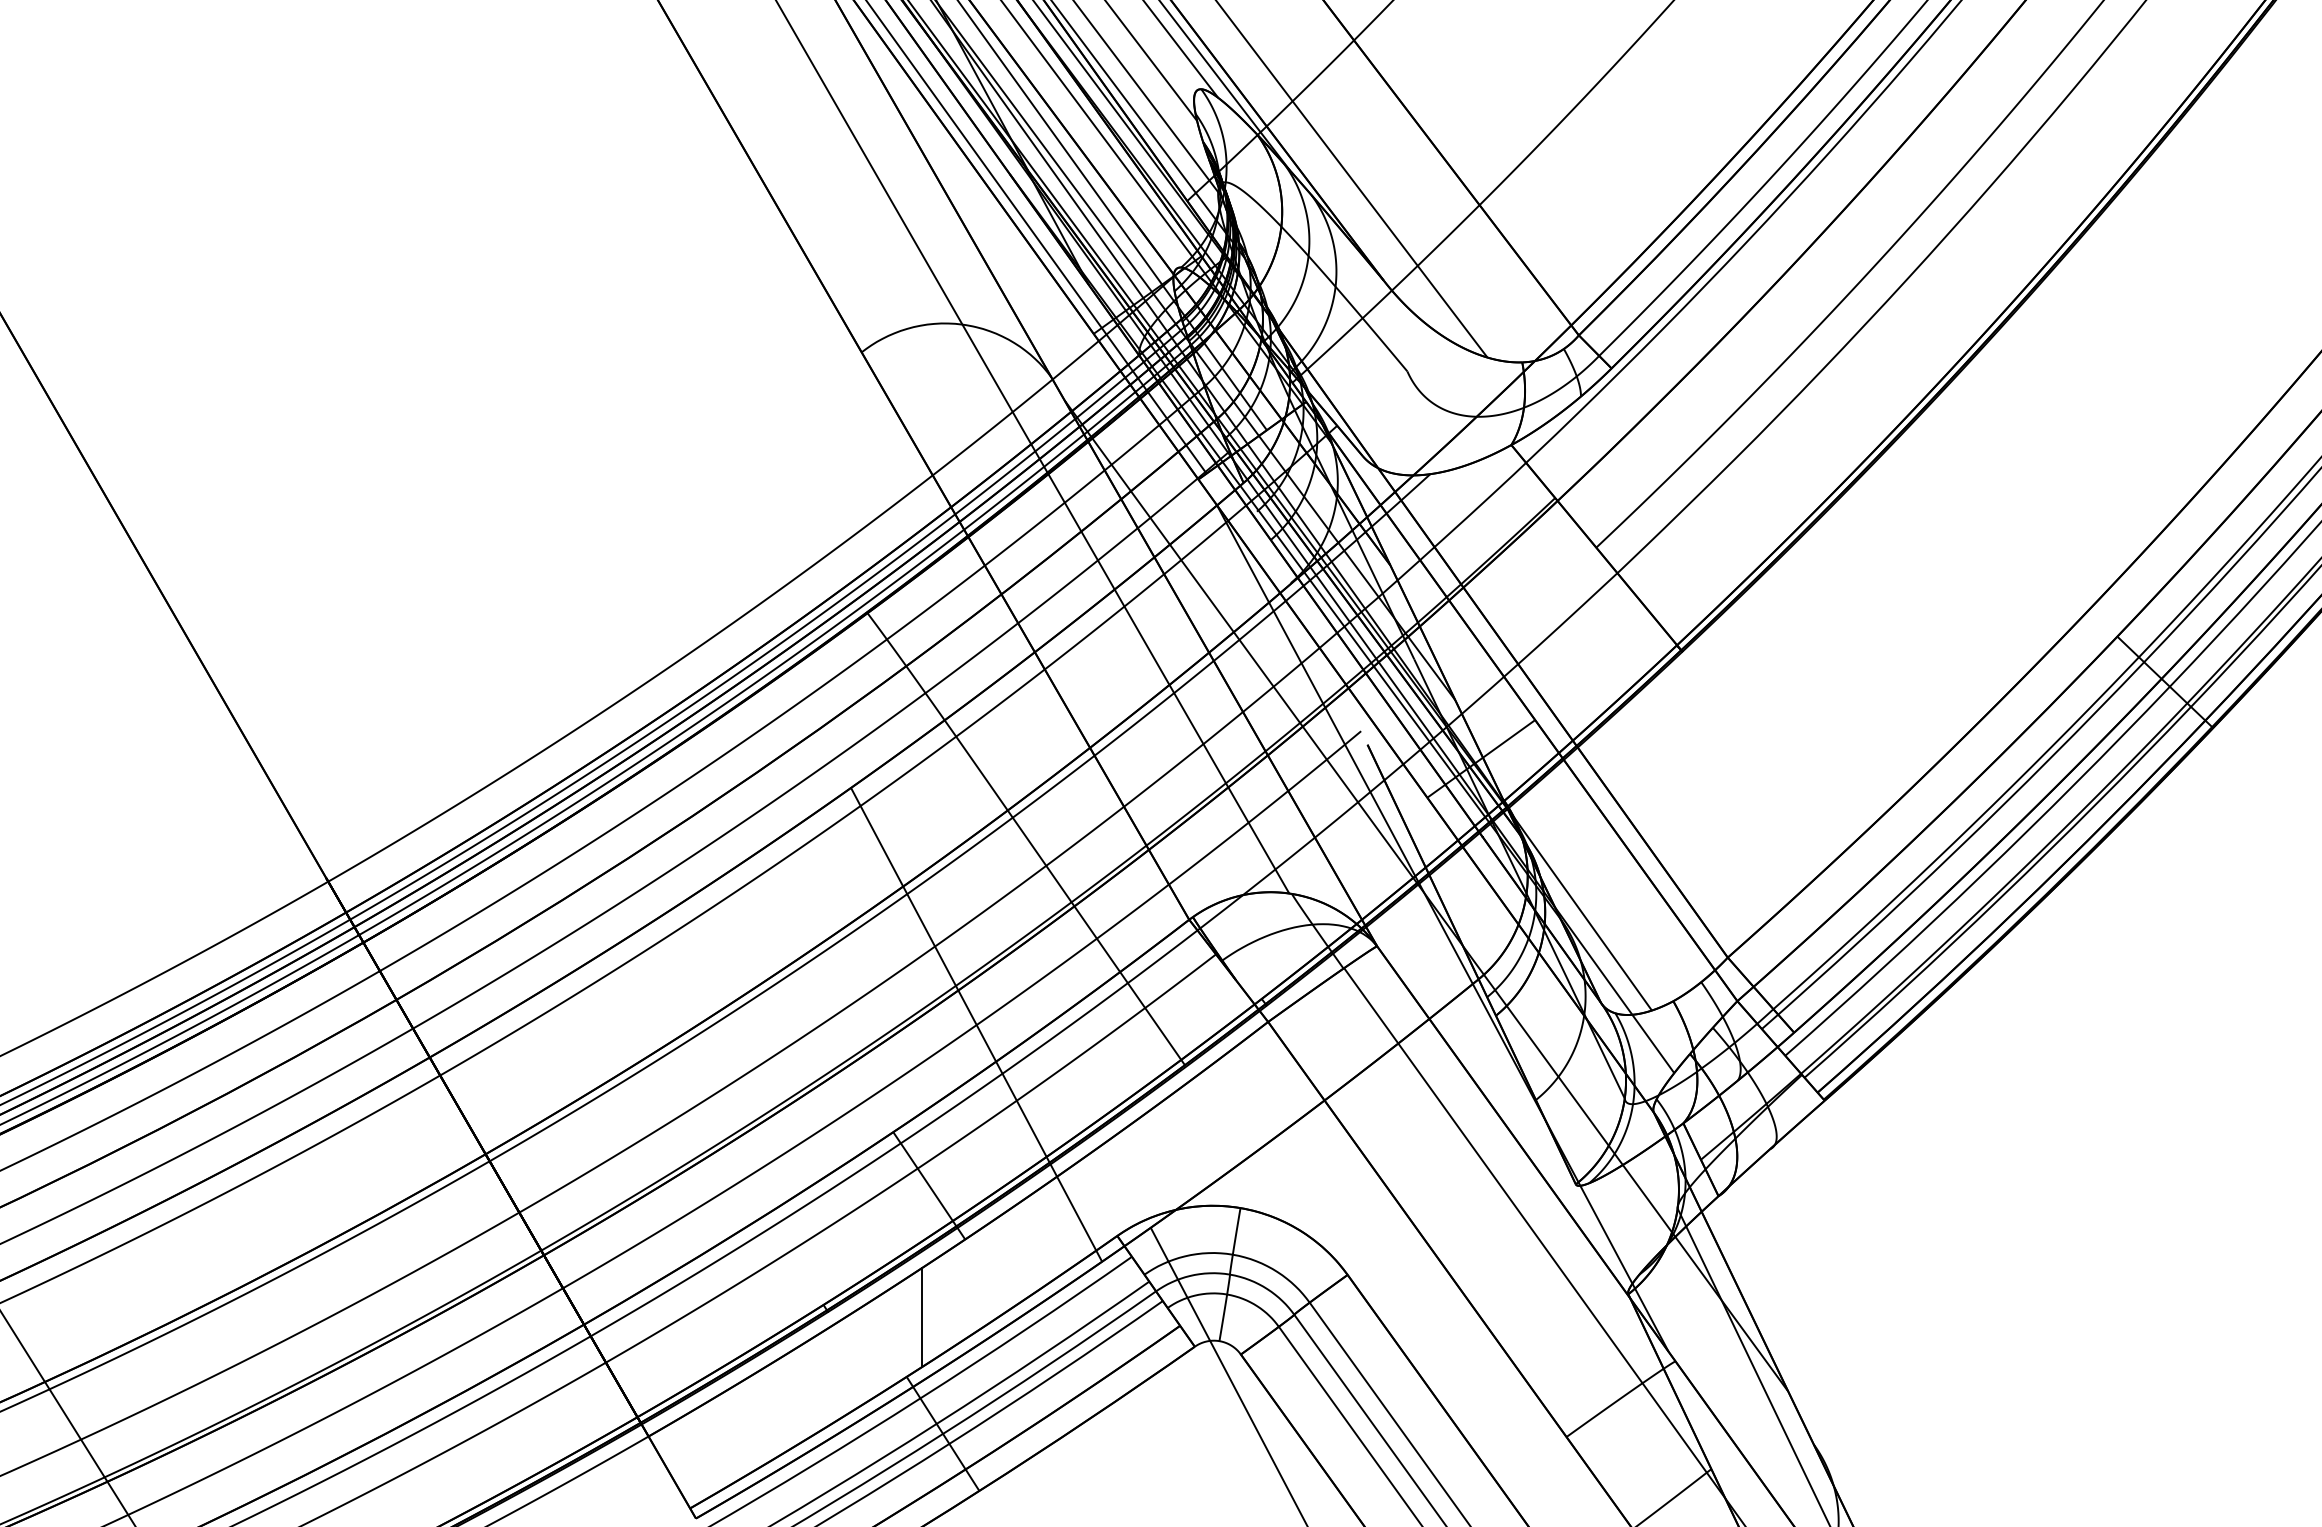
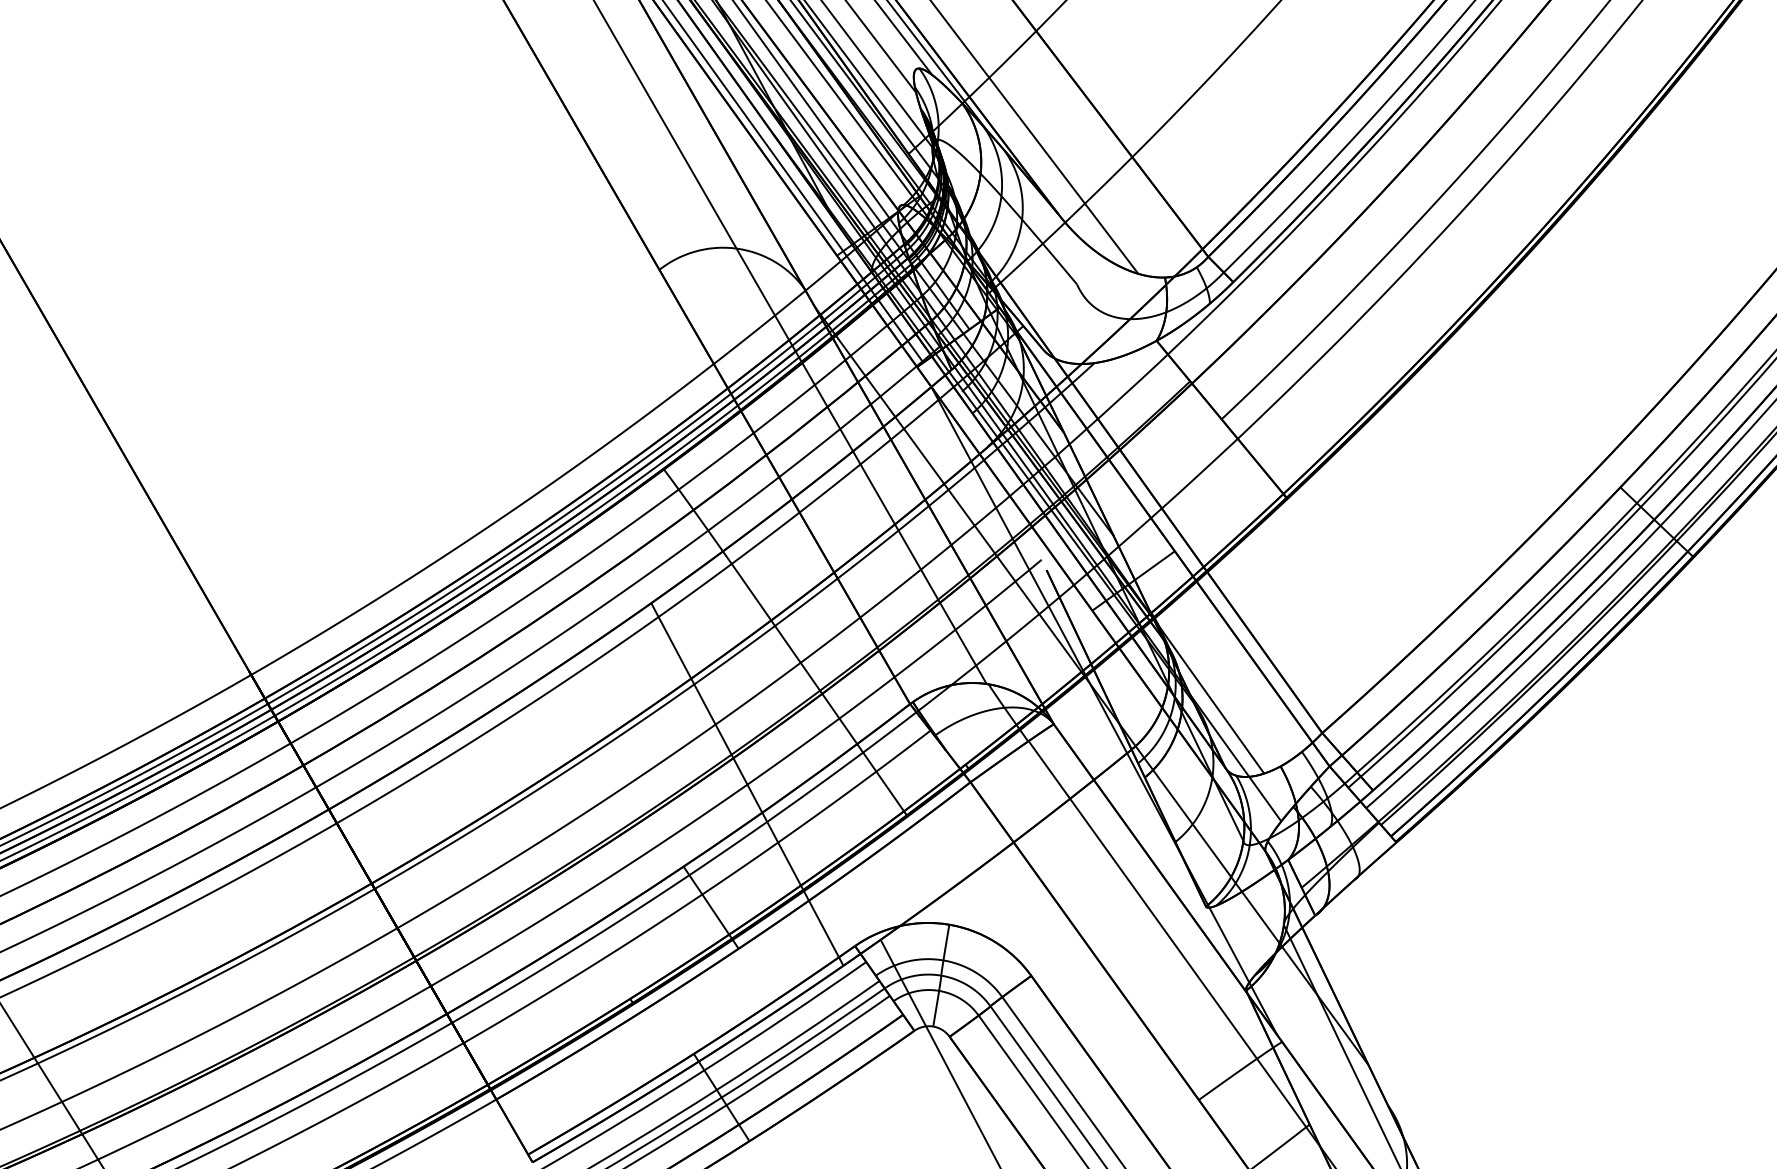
line: (922, 1316) -> (705, 1007), removed

